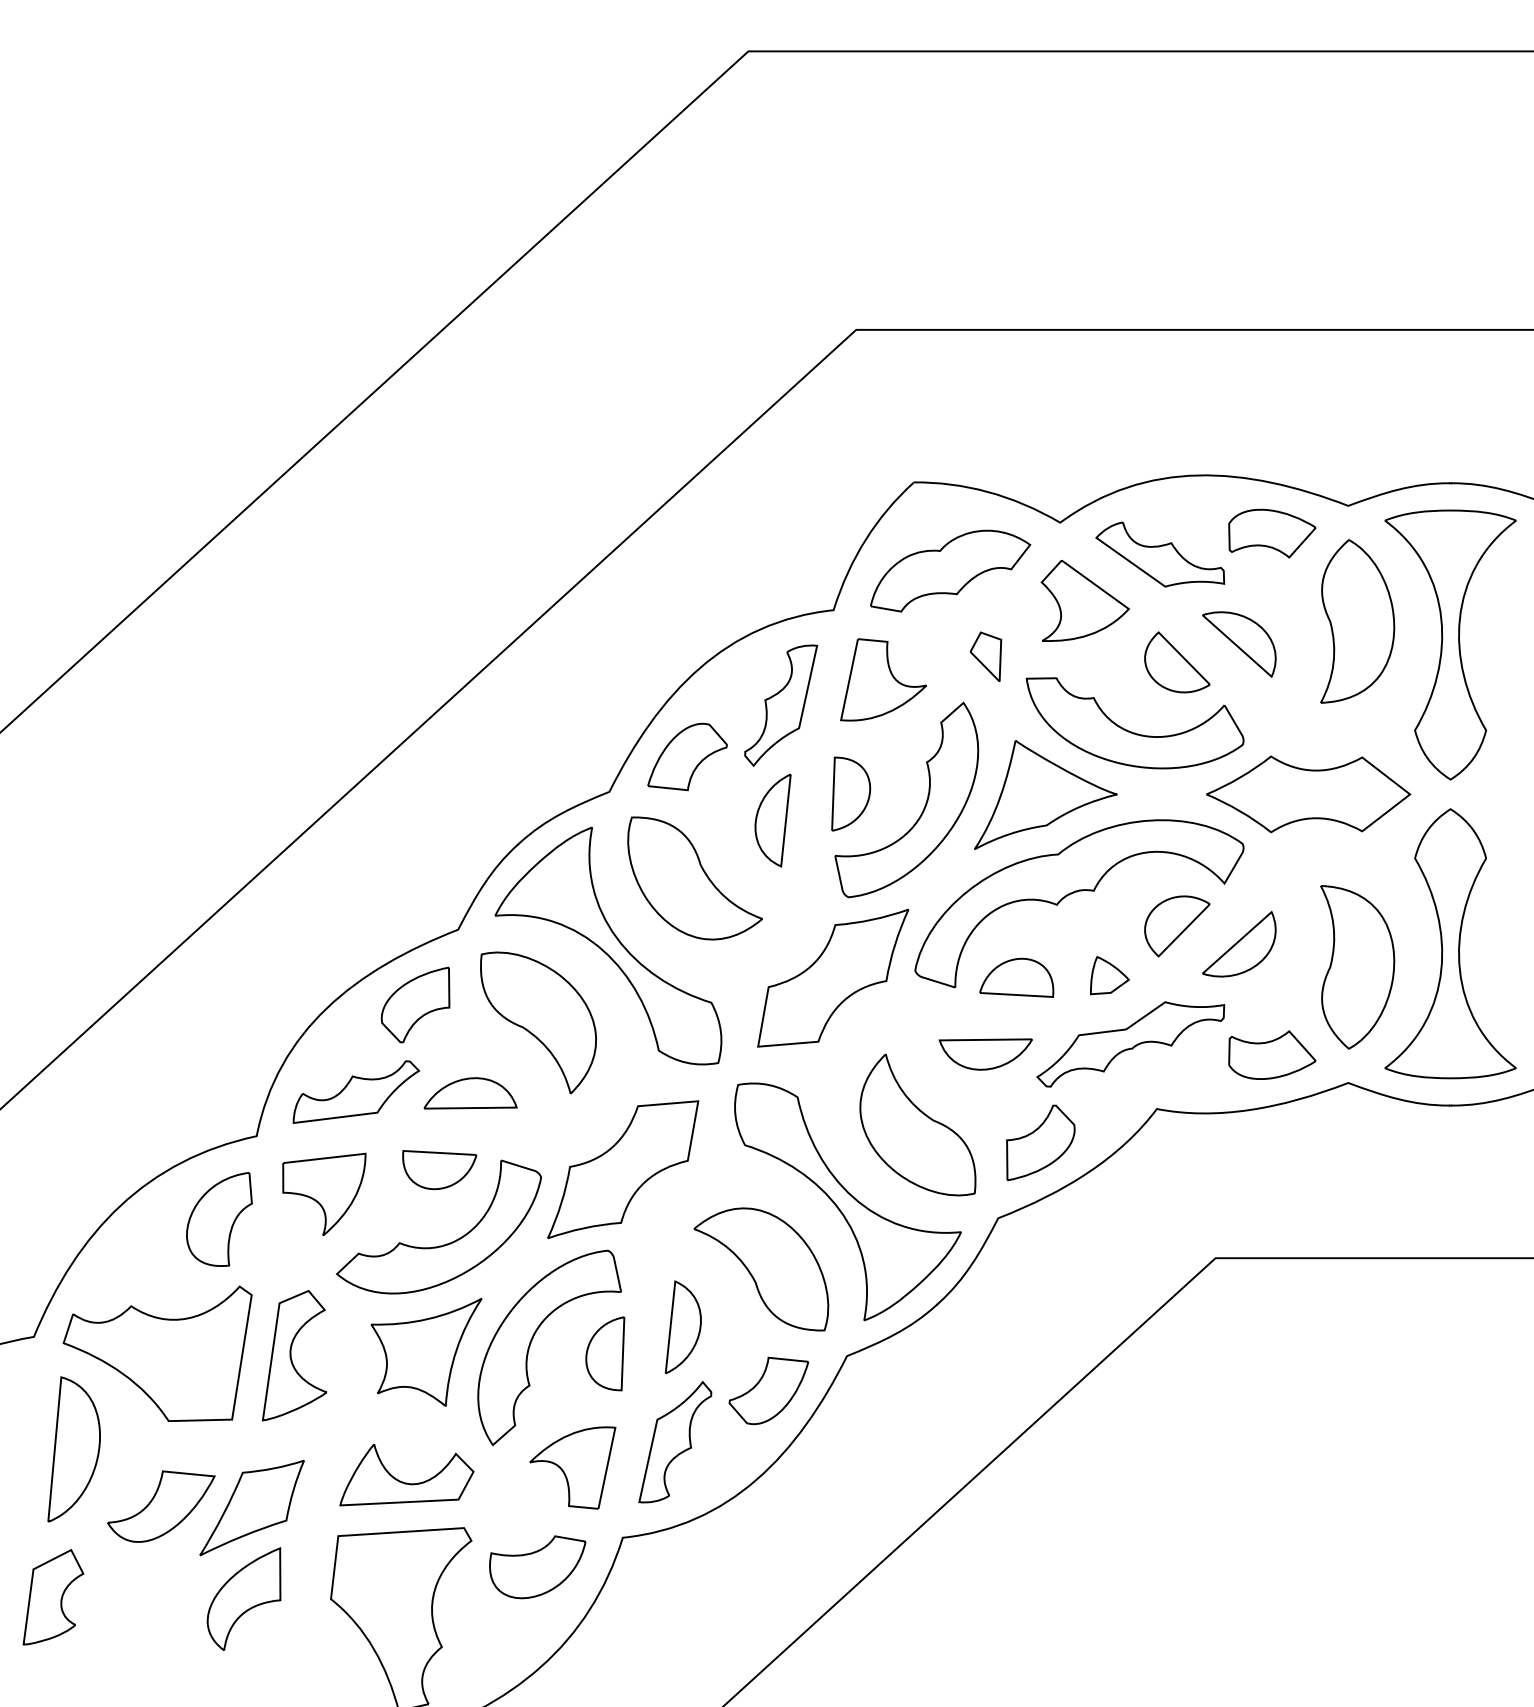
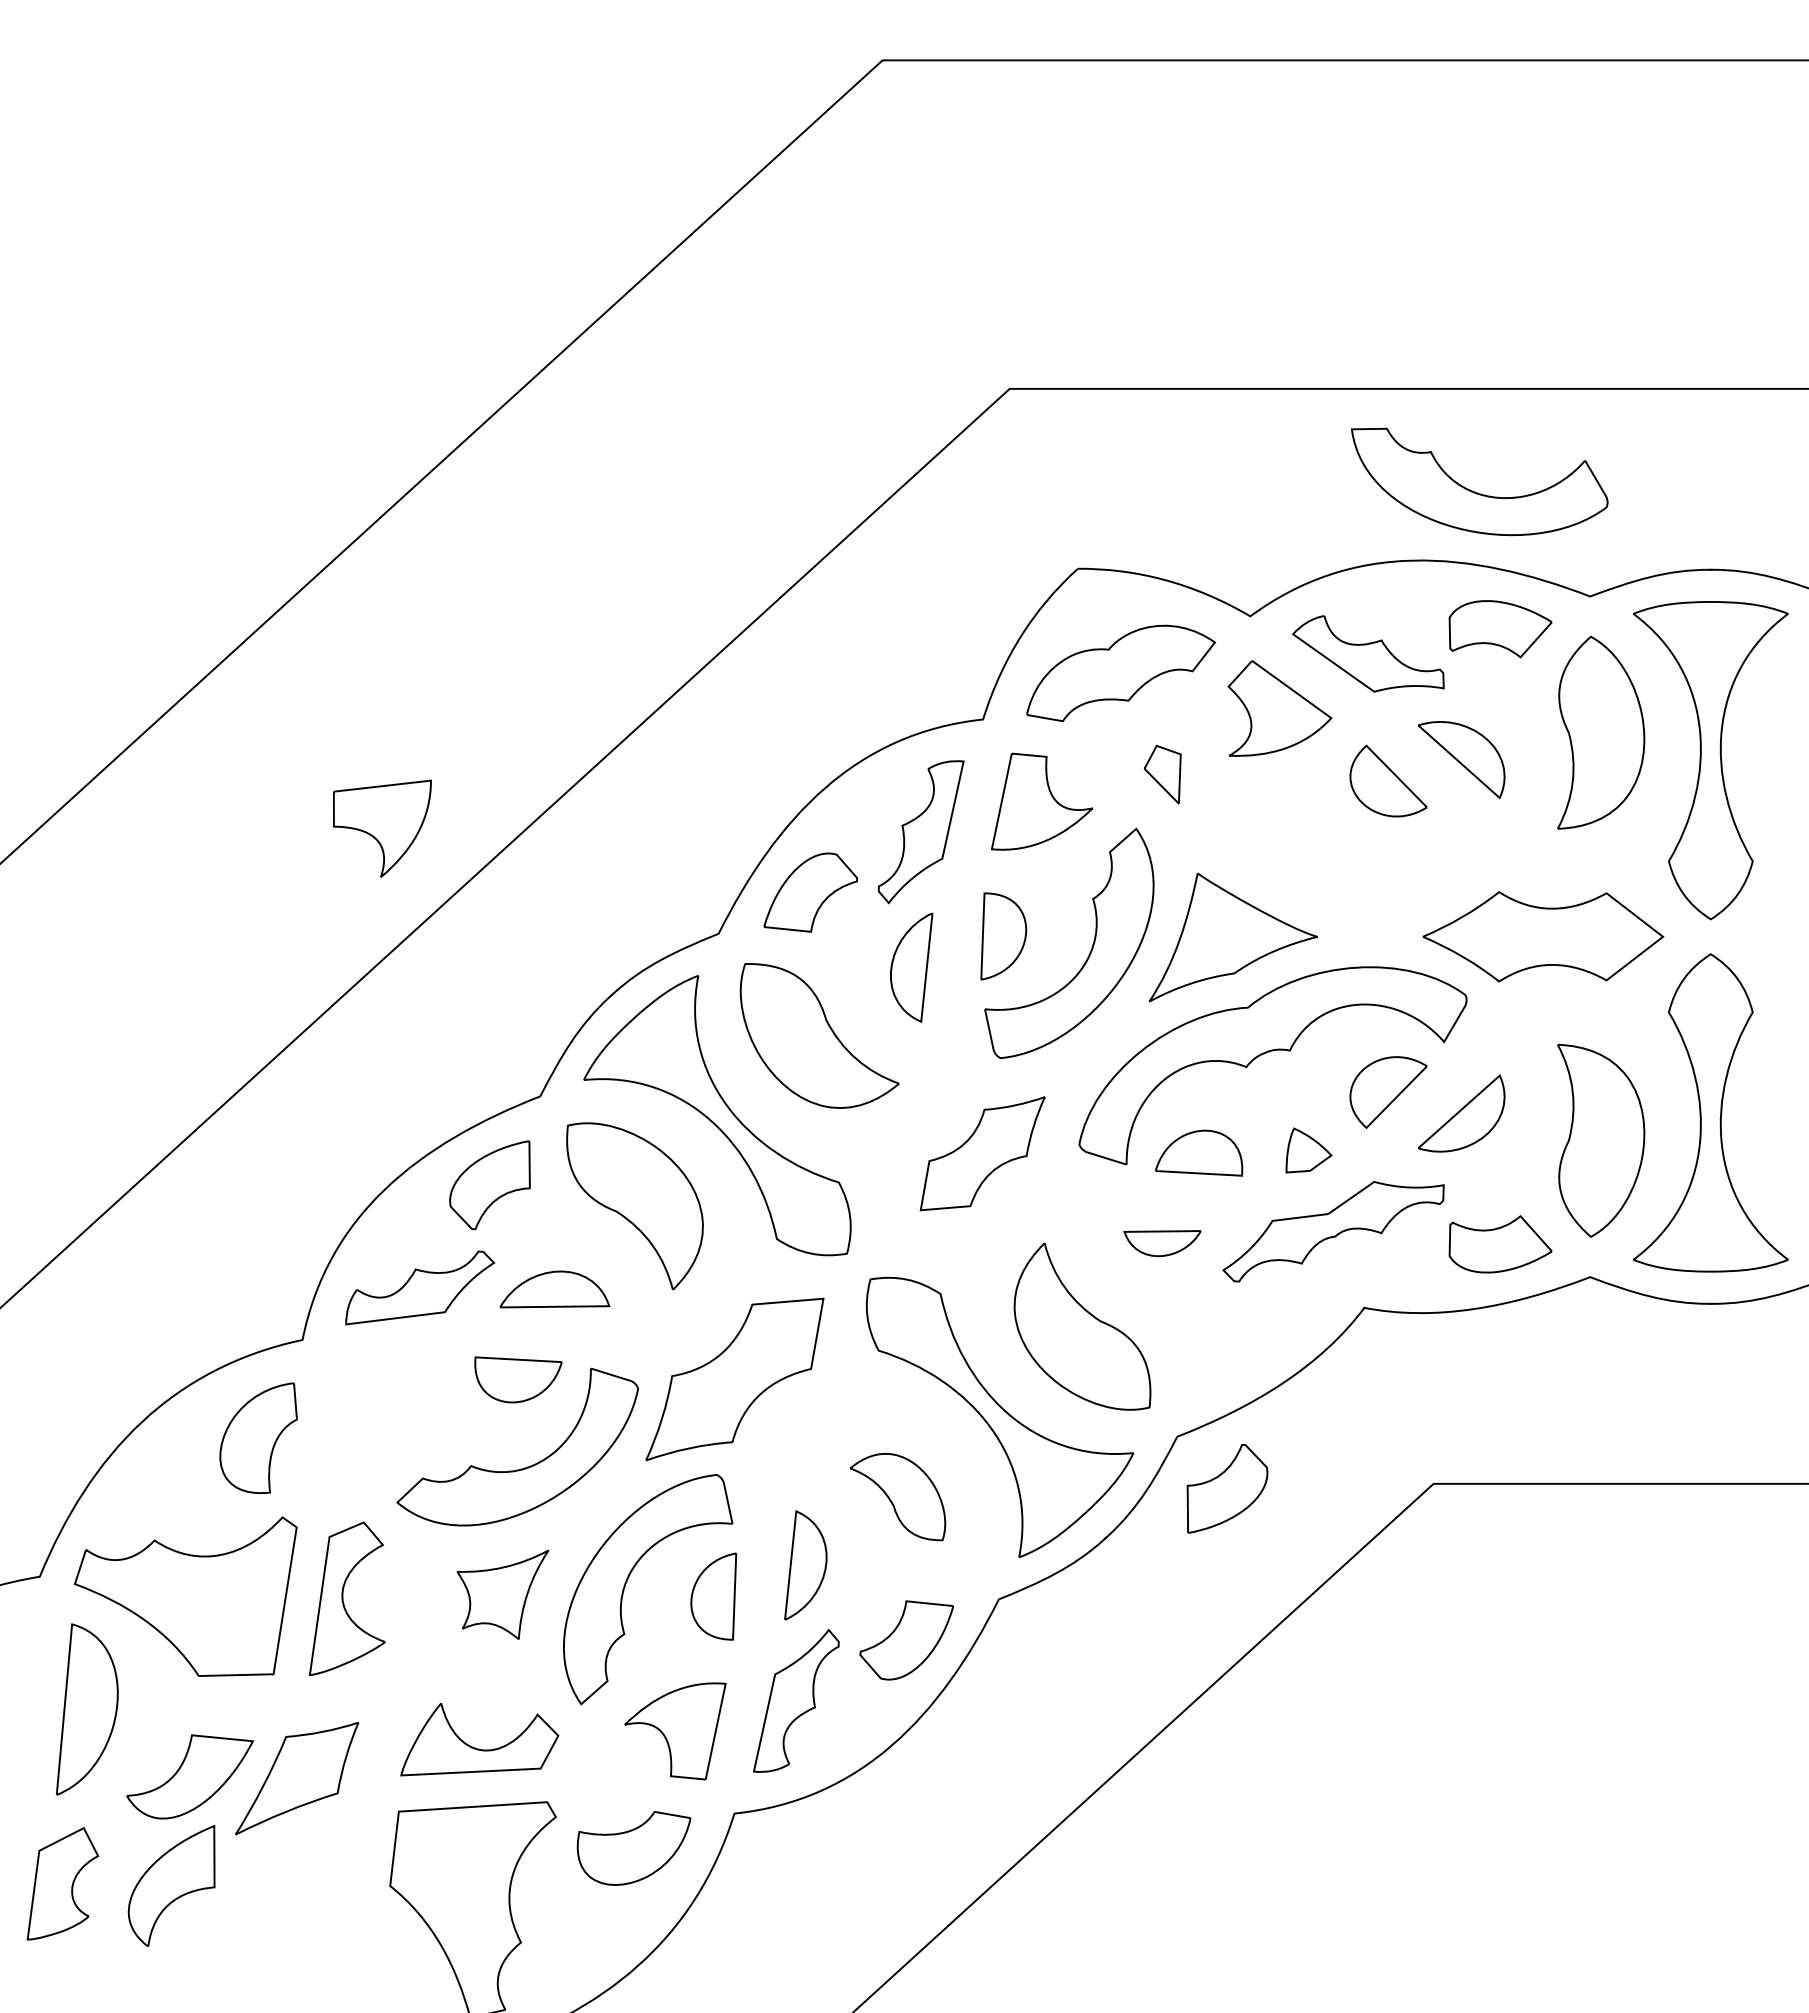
part: (1131, 731) -> (1475, 491), moved
part: (833, 978) -> (982, 1153), size x0.7
part: (985, 1054) -> (1162, 1243), size x0.7
part: (1040, 1142) -> (1227, 1488), moved
part: (324, 1194) -> (382, 828), moved
part: (761, 1268) -> (897, 1496), size x0.6
part: (426, 1352) -> (502, 1594), size x0.7
part: (243, 1598) -> (171, 1885), moved

